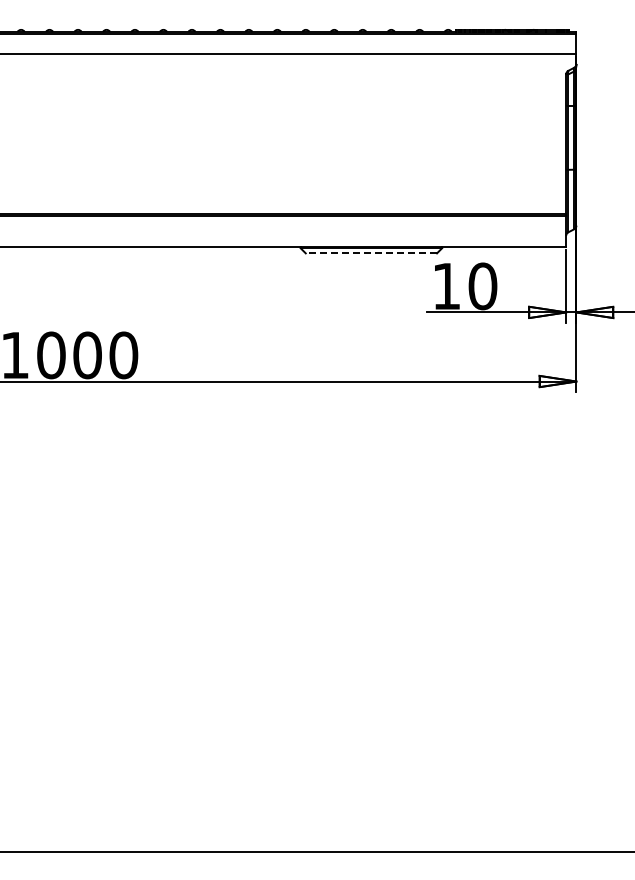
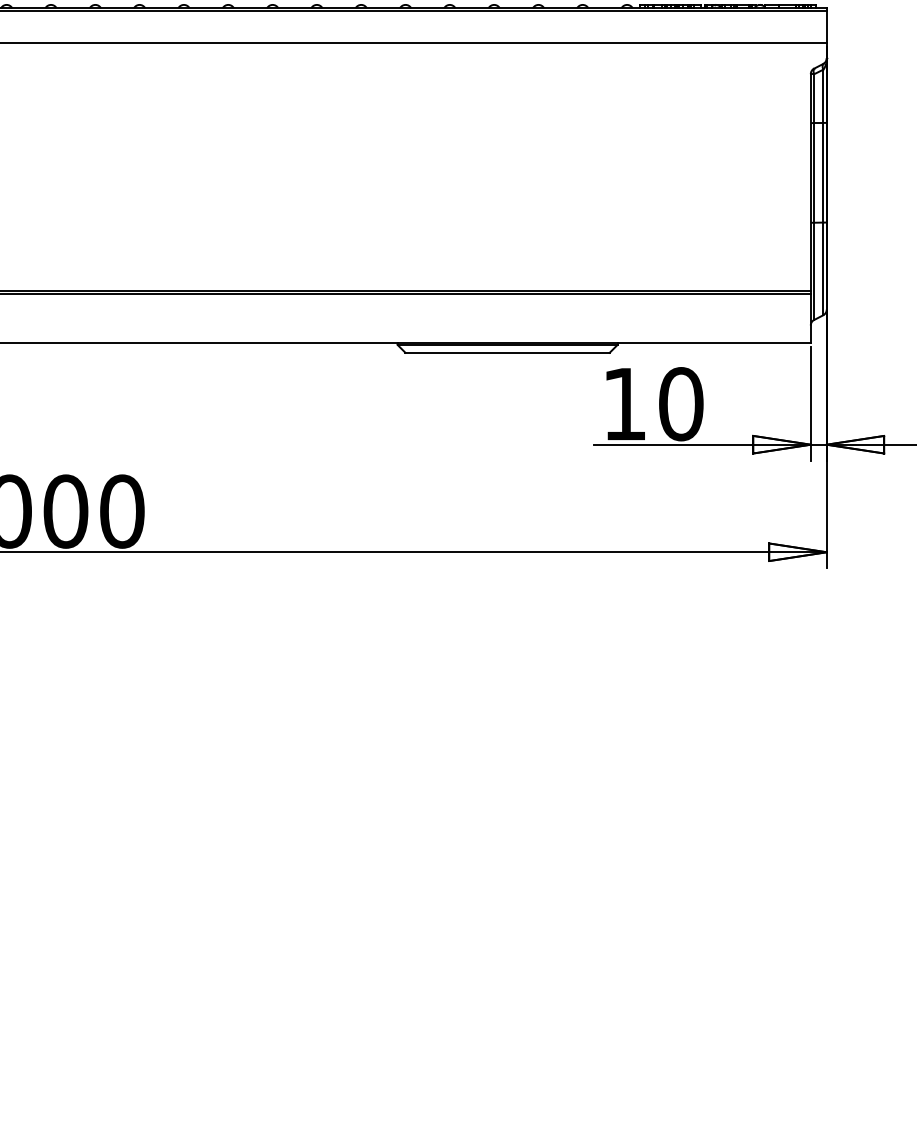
line: (371, 253) -> (507, 352), dashed -> solid

